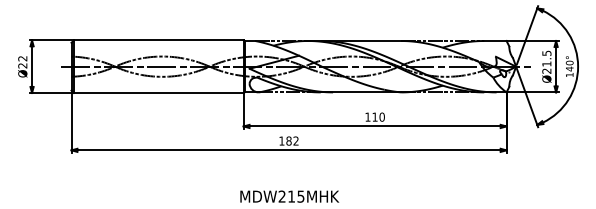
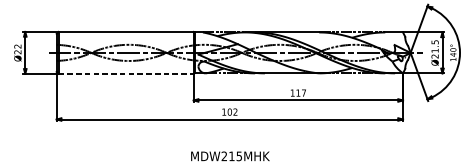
line: (158, 92) -> (125, 73), solid -> dashed
text: (381, 116) -> (303, 92), 110 -> 117
text: (288, 140) -> (229, 111), 182 -> 102

